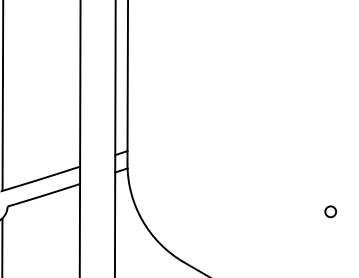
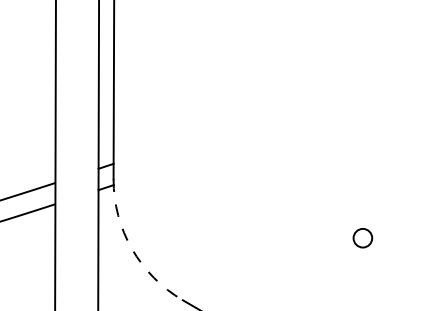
circle: (330, 211) -> (362, 237), size x1.4
arc: (142, 220) -> (131, 248), solid -> dashed

